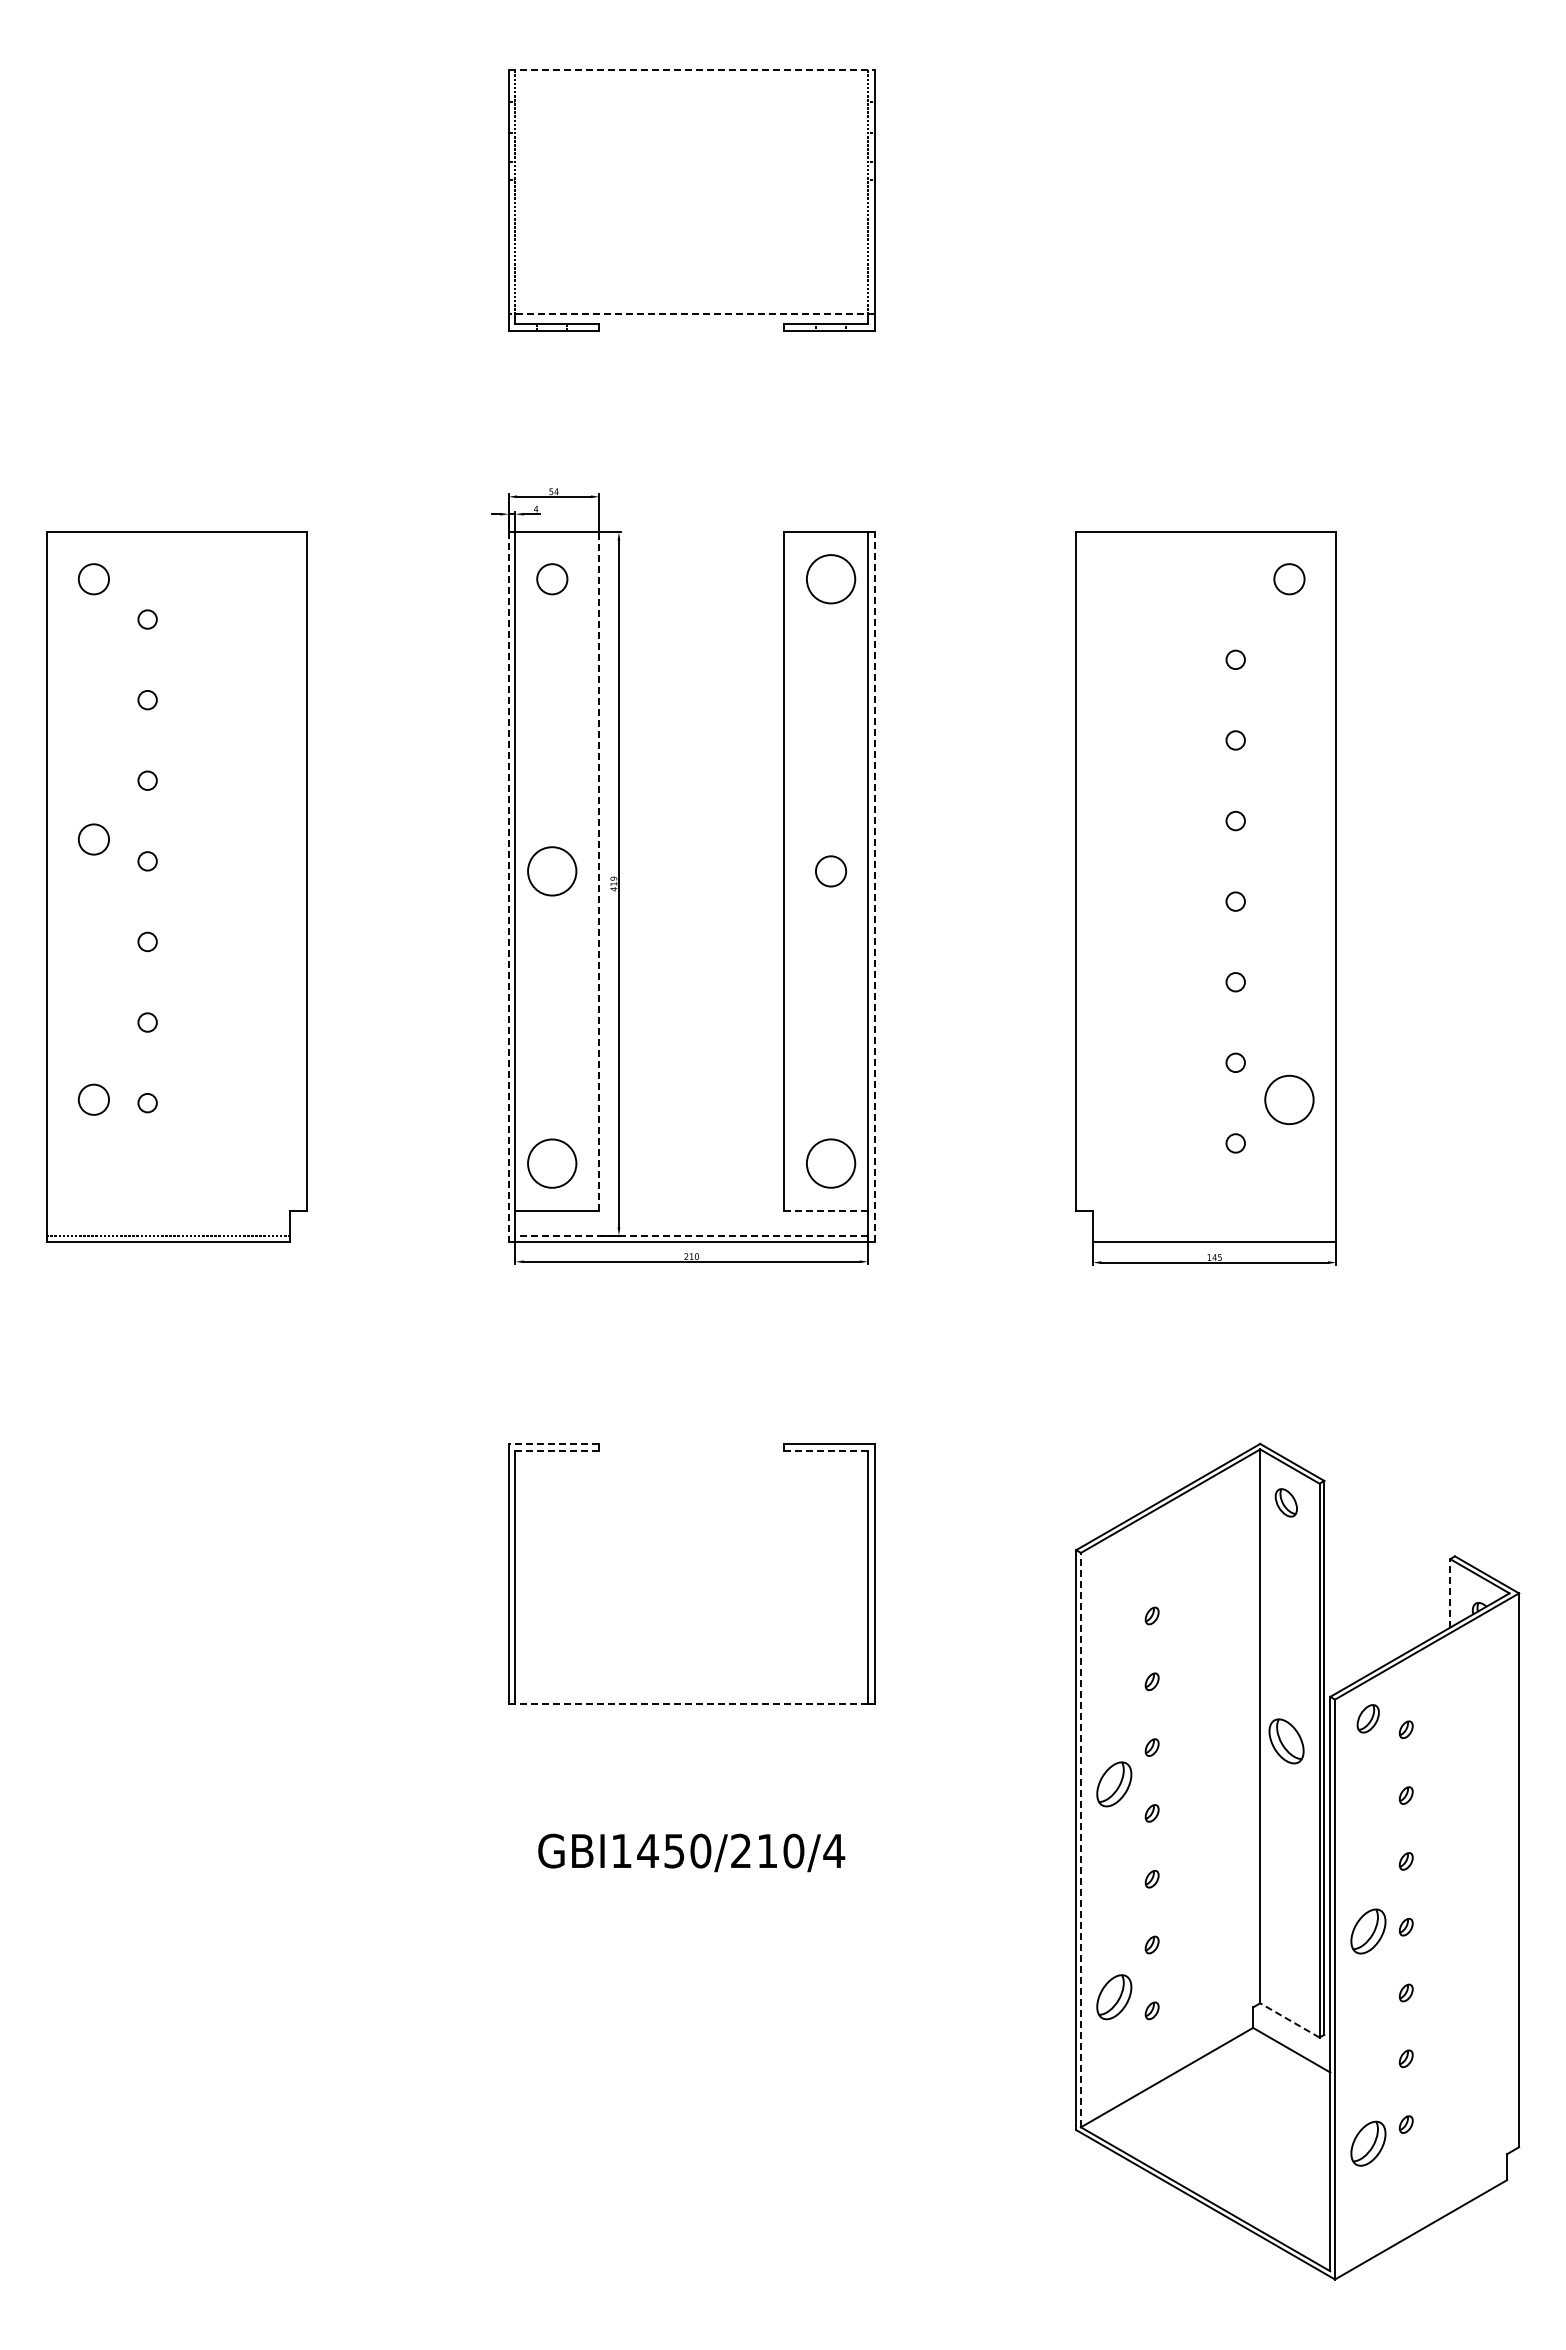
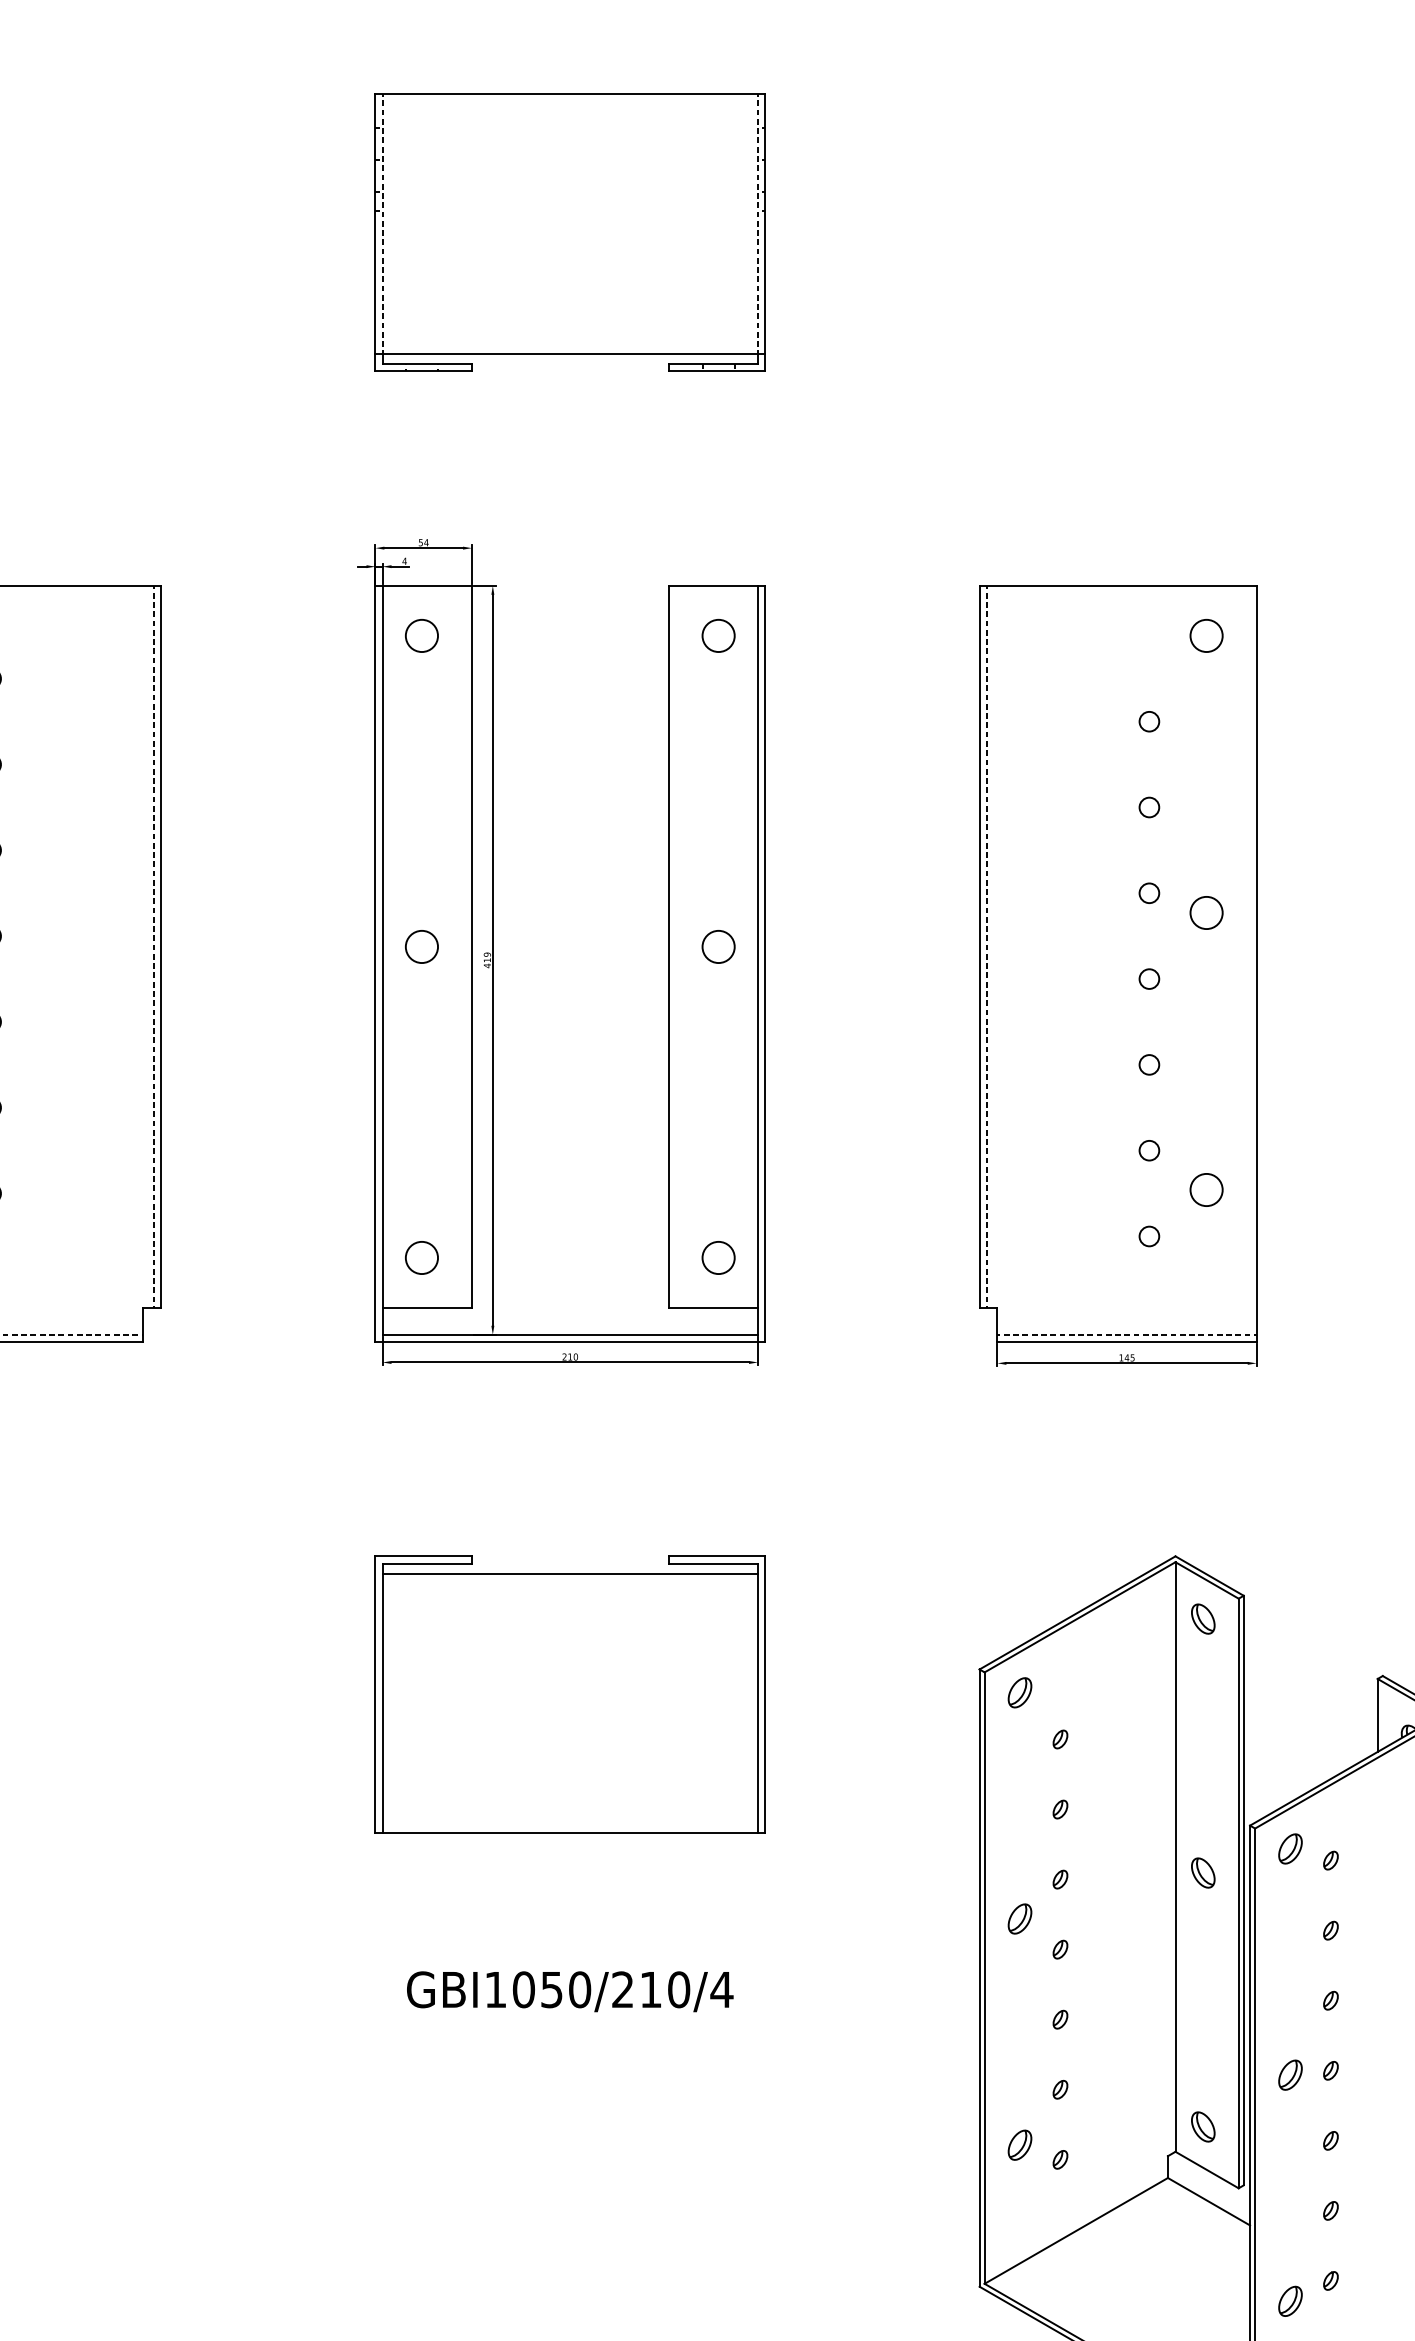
line: (692, 70) -> (571, 94), dashed -> solid
line: (691, 313) -> (570, 353), dashed -> solid
circle: (830, 579) -> (718, 636), size x0.62
circle: (1289, 839) -> (1206, 912), added
line: (599, 870) -> (472, 945), dashed -> solid
line: (300, 871) -> (153, 947), added
circle: (552, 871) -> (422, 947), size x0.62
line: (1082, 871) -> (986, 947), added
line: (874, 886) -> (764, 962), dashed -> solid
line: (508, 887) -> (375, 964), dashed -> solid
circle: (1289, 1099) -> (1206, 1189), size x0.62
circle: (552, 1163) -> (422, 1257), size x0.62
circle: (830, 1163) -> (718, 1257), size x0.62
line: (826, 1210) -> (713, 1307), dashed -> solid
line: (691, 1235) -> (570, 1334), dashed -> solid
line: (1214, 1235) -> (1126, 1334), added
line: (553, 1443) -> (423, 1555), dashed -> solid
line: (557, 1450) -> (427, 1563), dashed -> solid
line: (826, 1450) -> (713, 1563), dashed -> solid
line: (691, 1460) -> (570, 1573), added
part: (1113, 1571) -> (1019, 1692), added
line: (1450, 1592) -> (1378, 1714), dashed -> solid
line: (691, 1704) -> (570, 1833), dashed -> solid
part: (1285, 1741) -> (1202, 1873), size x0.62
part: (1113, 1784) -> (1019, 1918), size x0.62
line: (1080, 1839) -> (984, 1977), dashed -> solid
text: (647, 1850) -> (523, 1989), GBI1450/210/4 -> GBI1050/210/4
part: (1367, 1930) -> (1289, 2074), size x0.62
part: (1285, 1979) -> (1202, 2126), added
part: (1113, 1996) -> (1019, 2144), size x0.62
line: (1289, 2020) -> (1206, 2170), dashed -> solid
part: (1367, 2143) -> (1289, 2301), size x0.62

